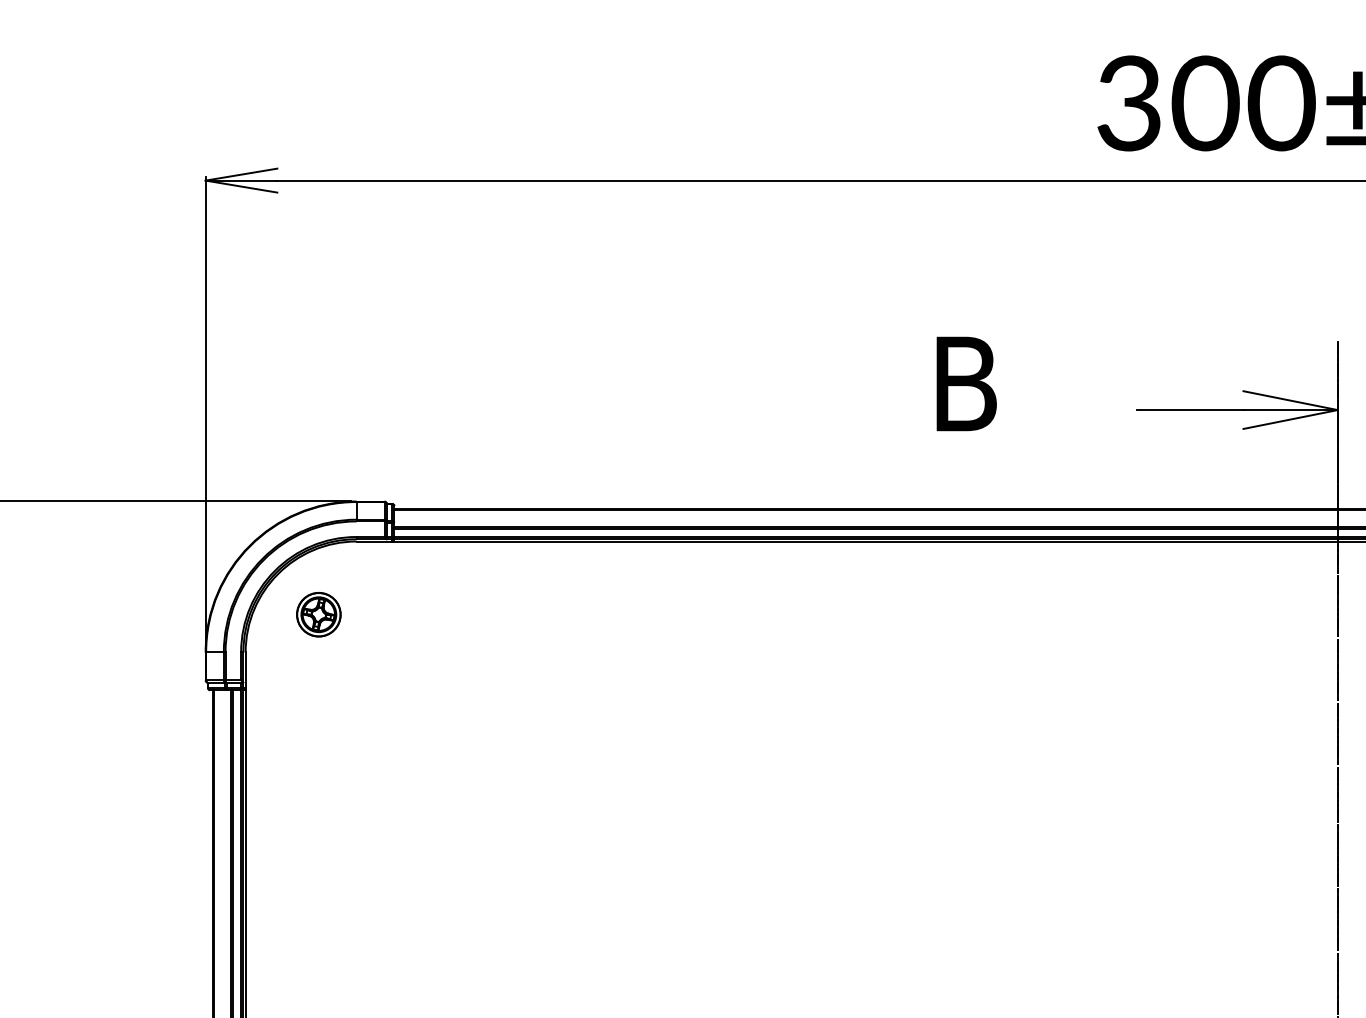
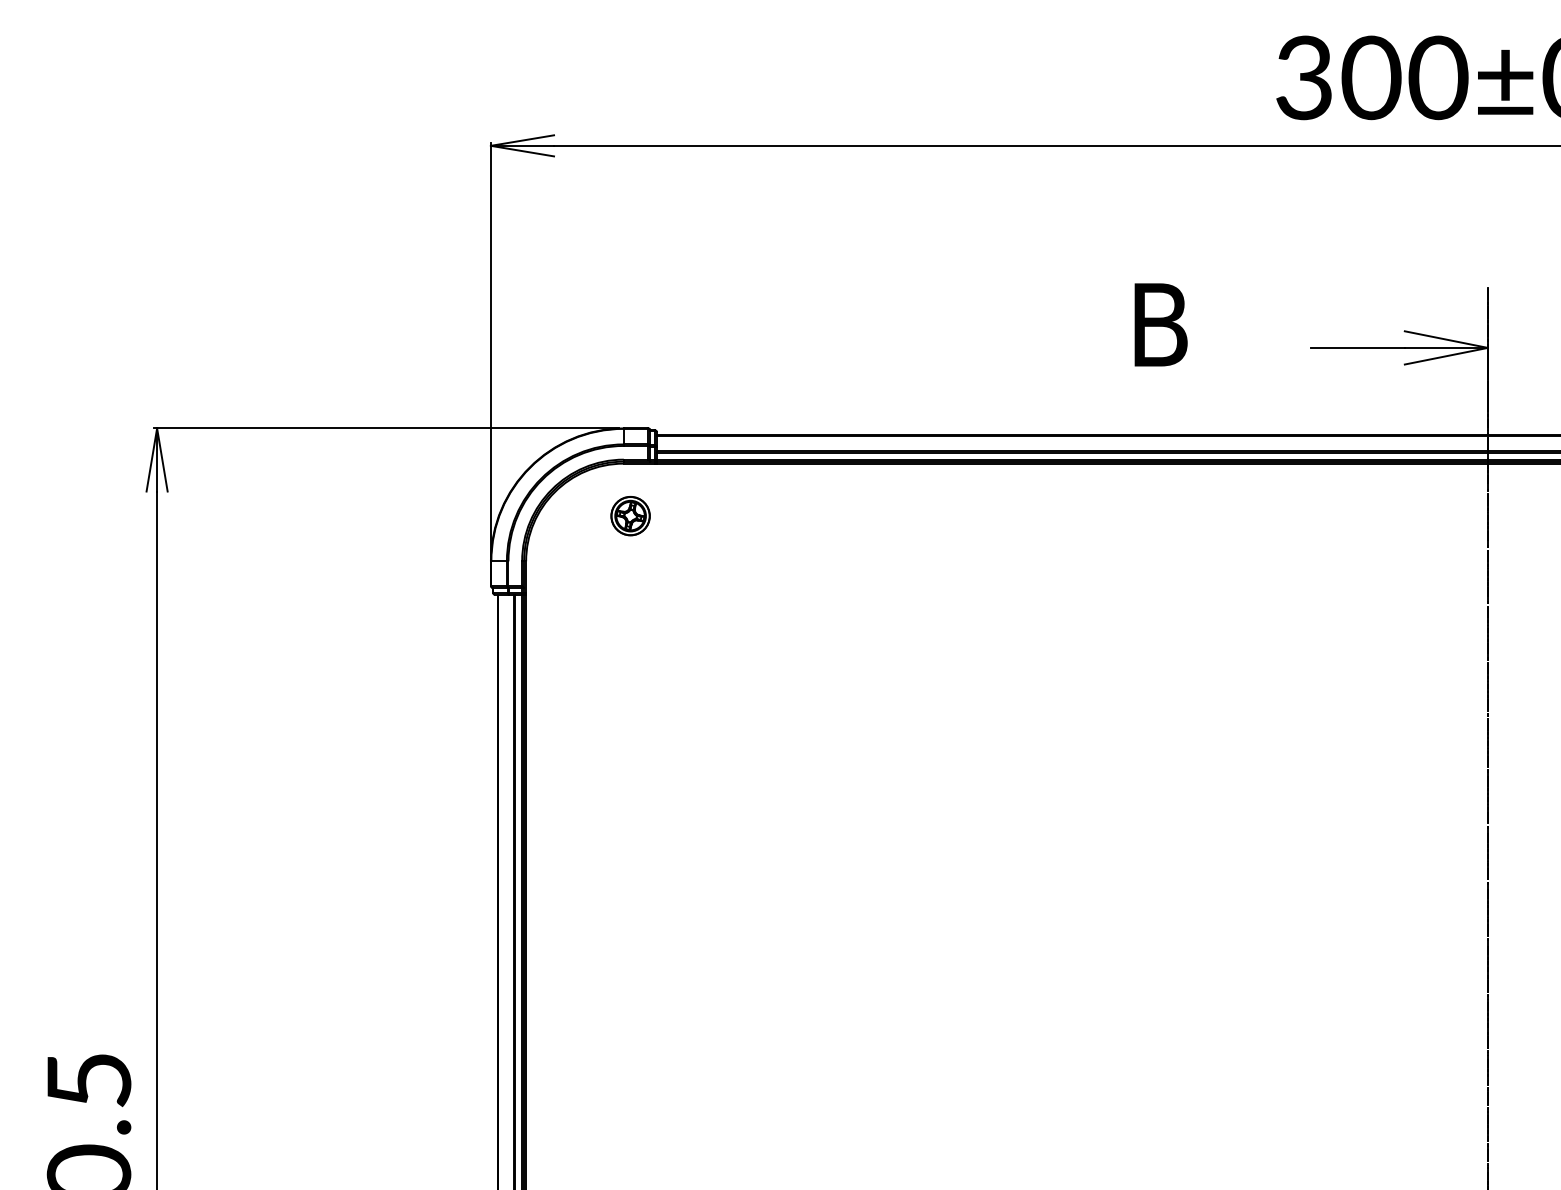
part: (318, 615) -> (630, 516), moved

